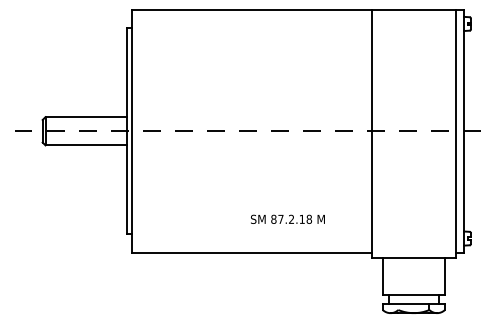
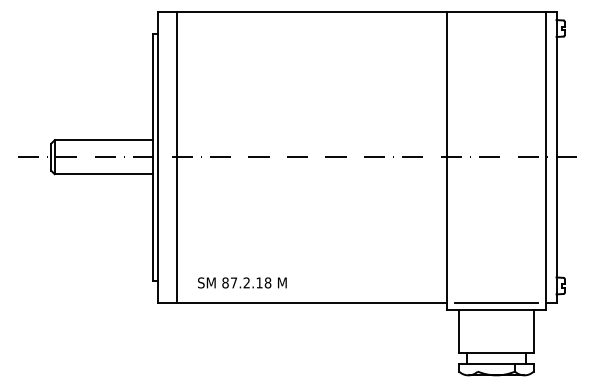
line: (147, 130) -> (177, 156), added
text: (288, 219) -> (242, 282), moved
line: (413, 252) -> (496, 302), added

